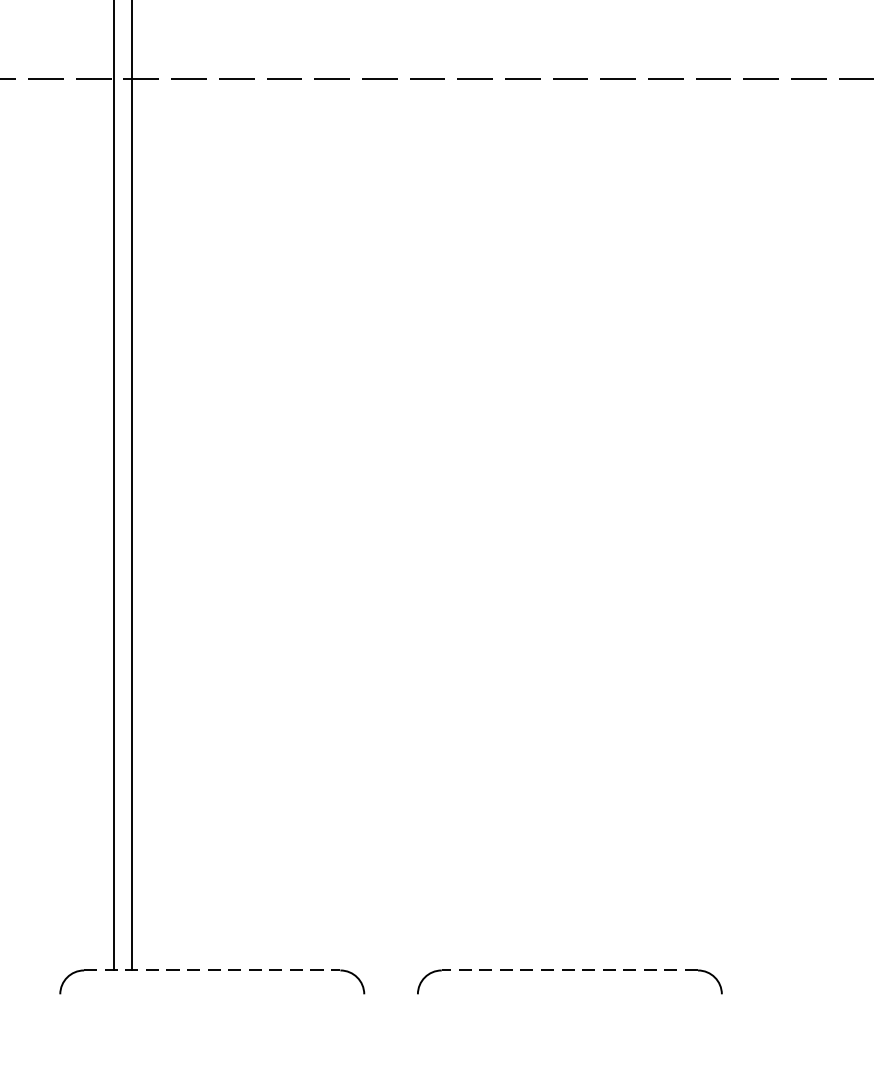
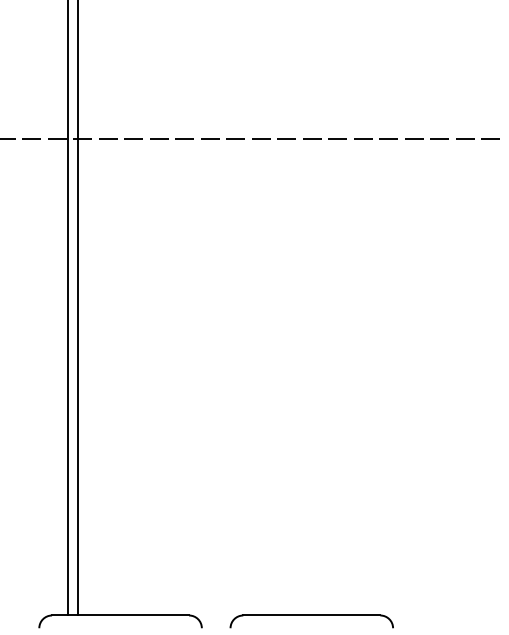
line: (212, 970) -> (120, 615), dashed -> solid
line: (569, 970) -> (311, 615), dashed -> solid

